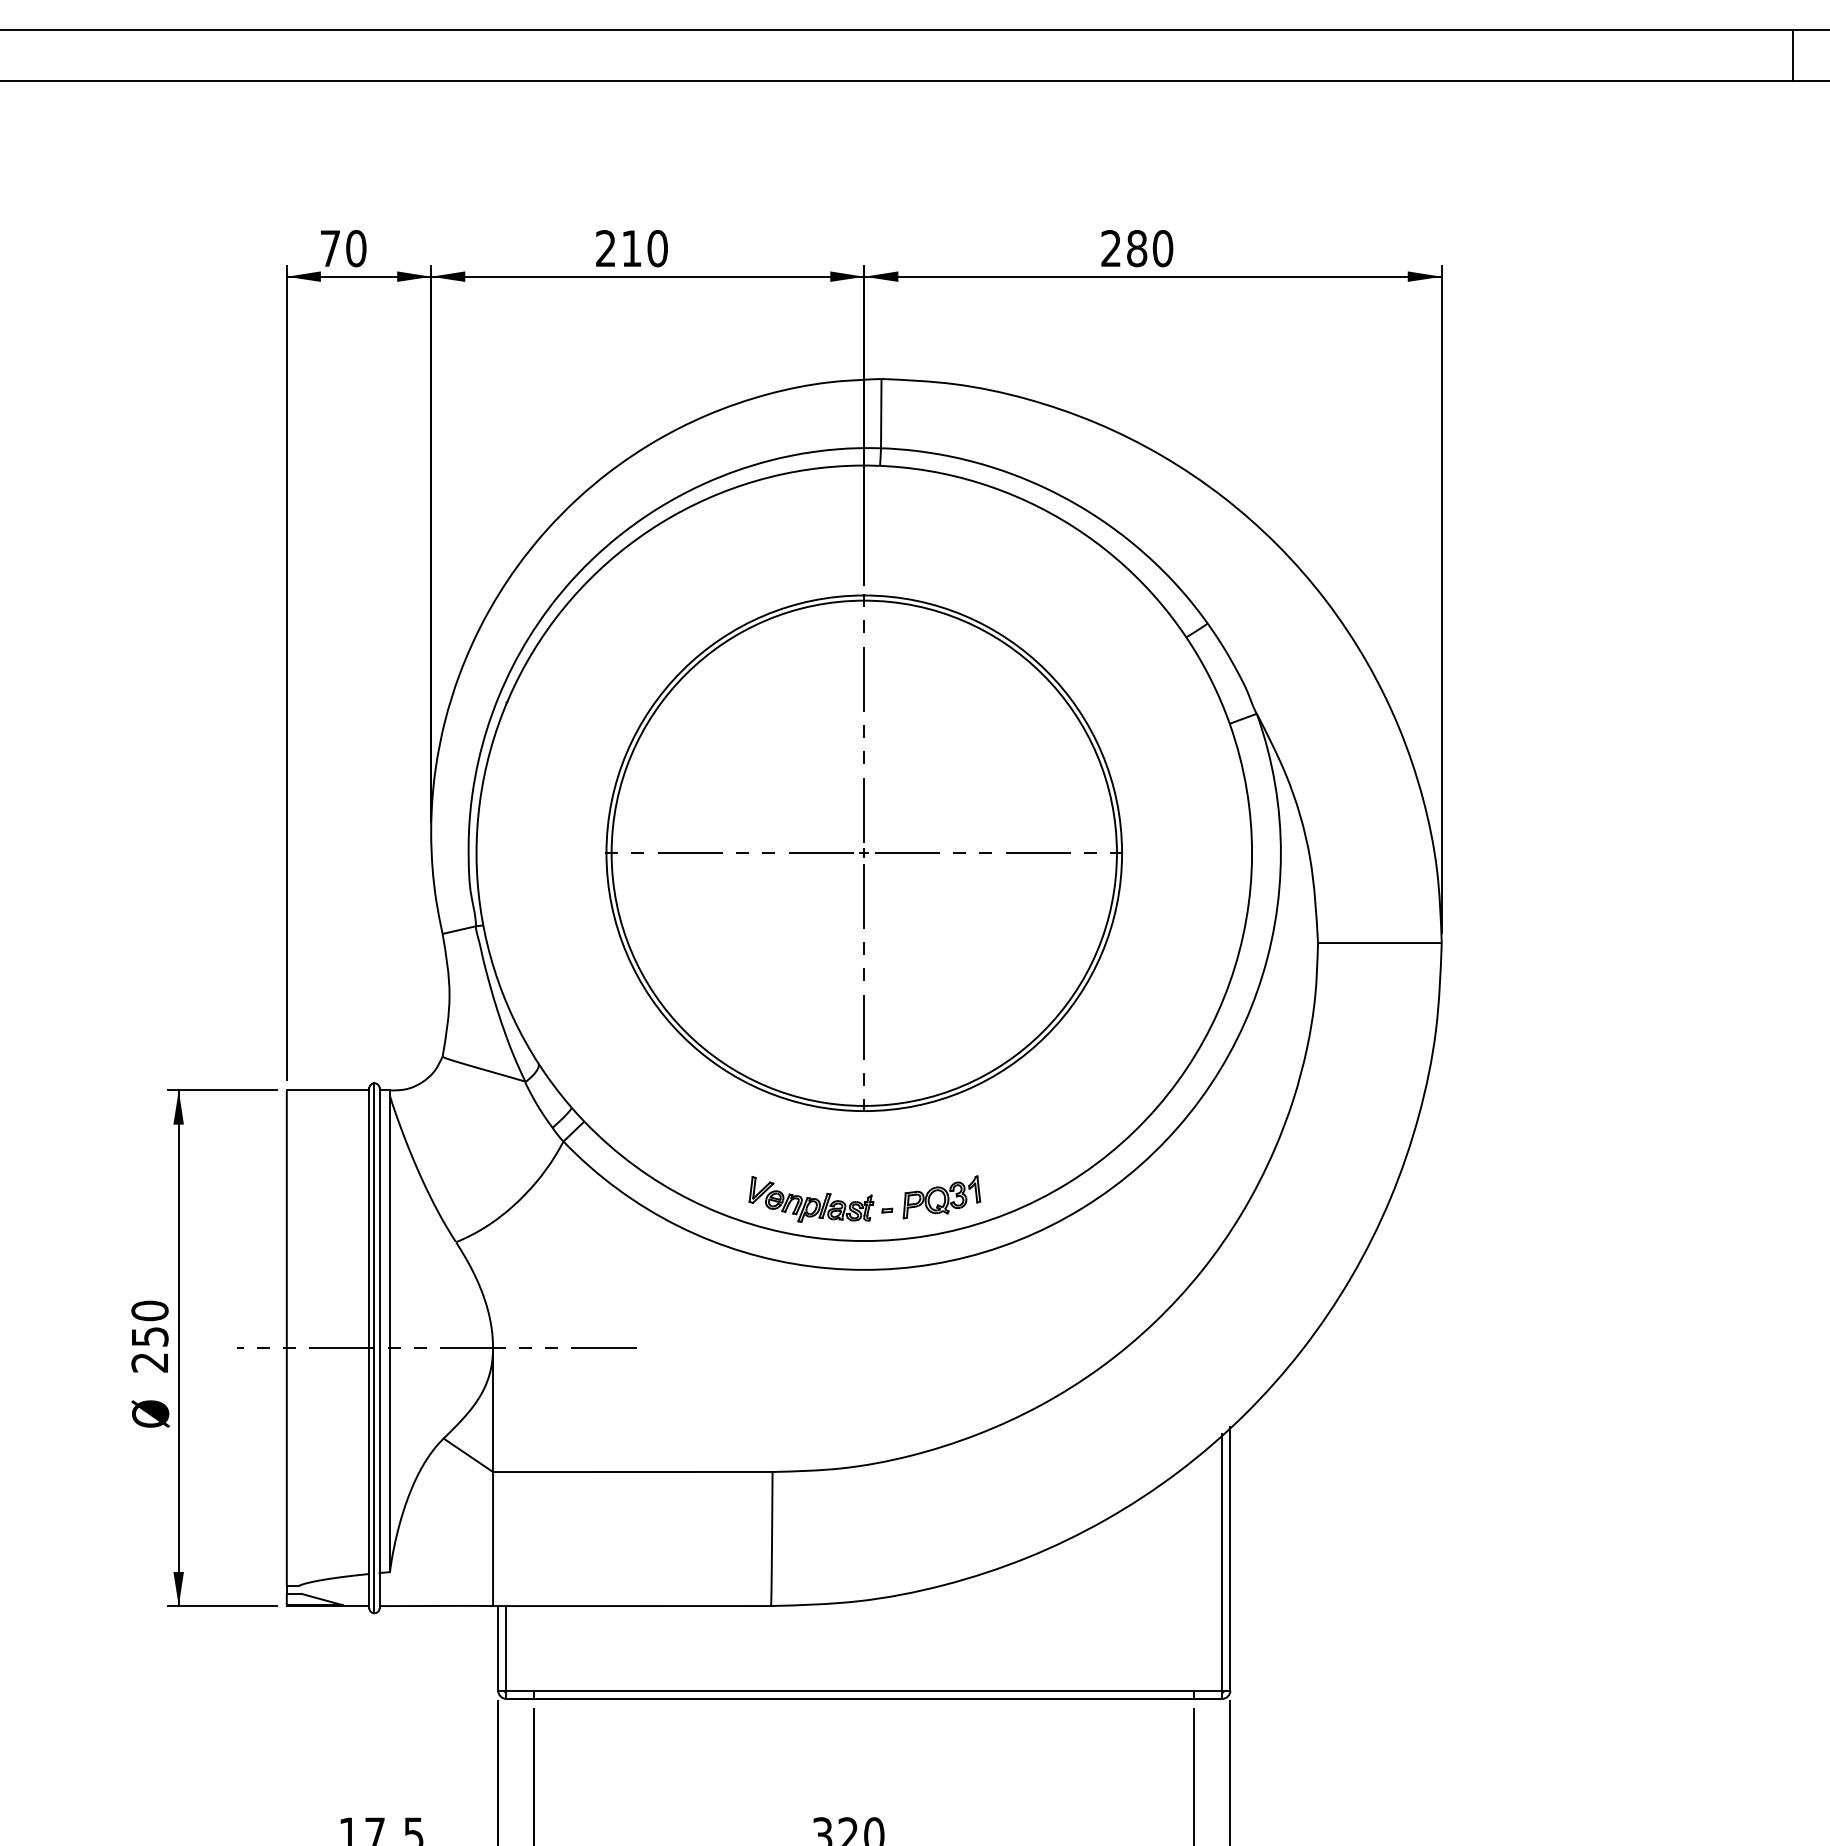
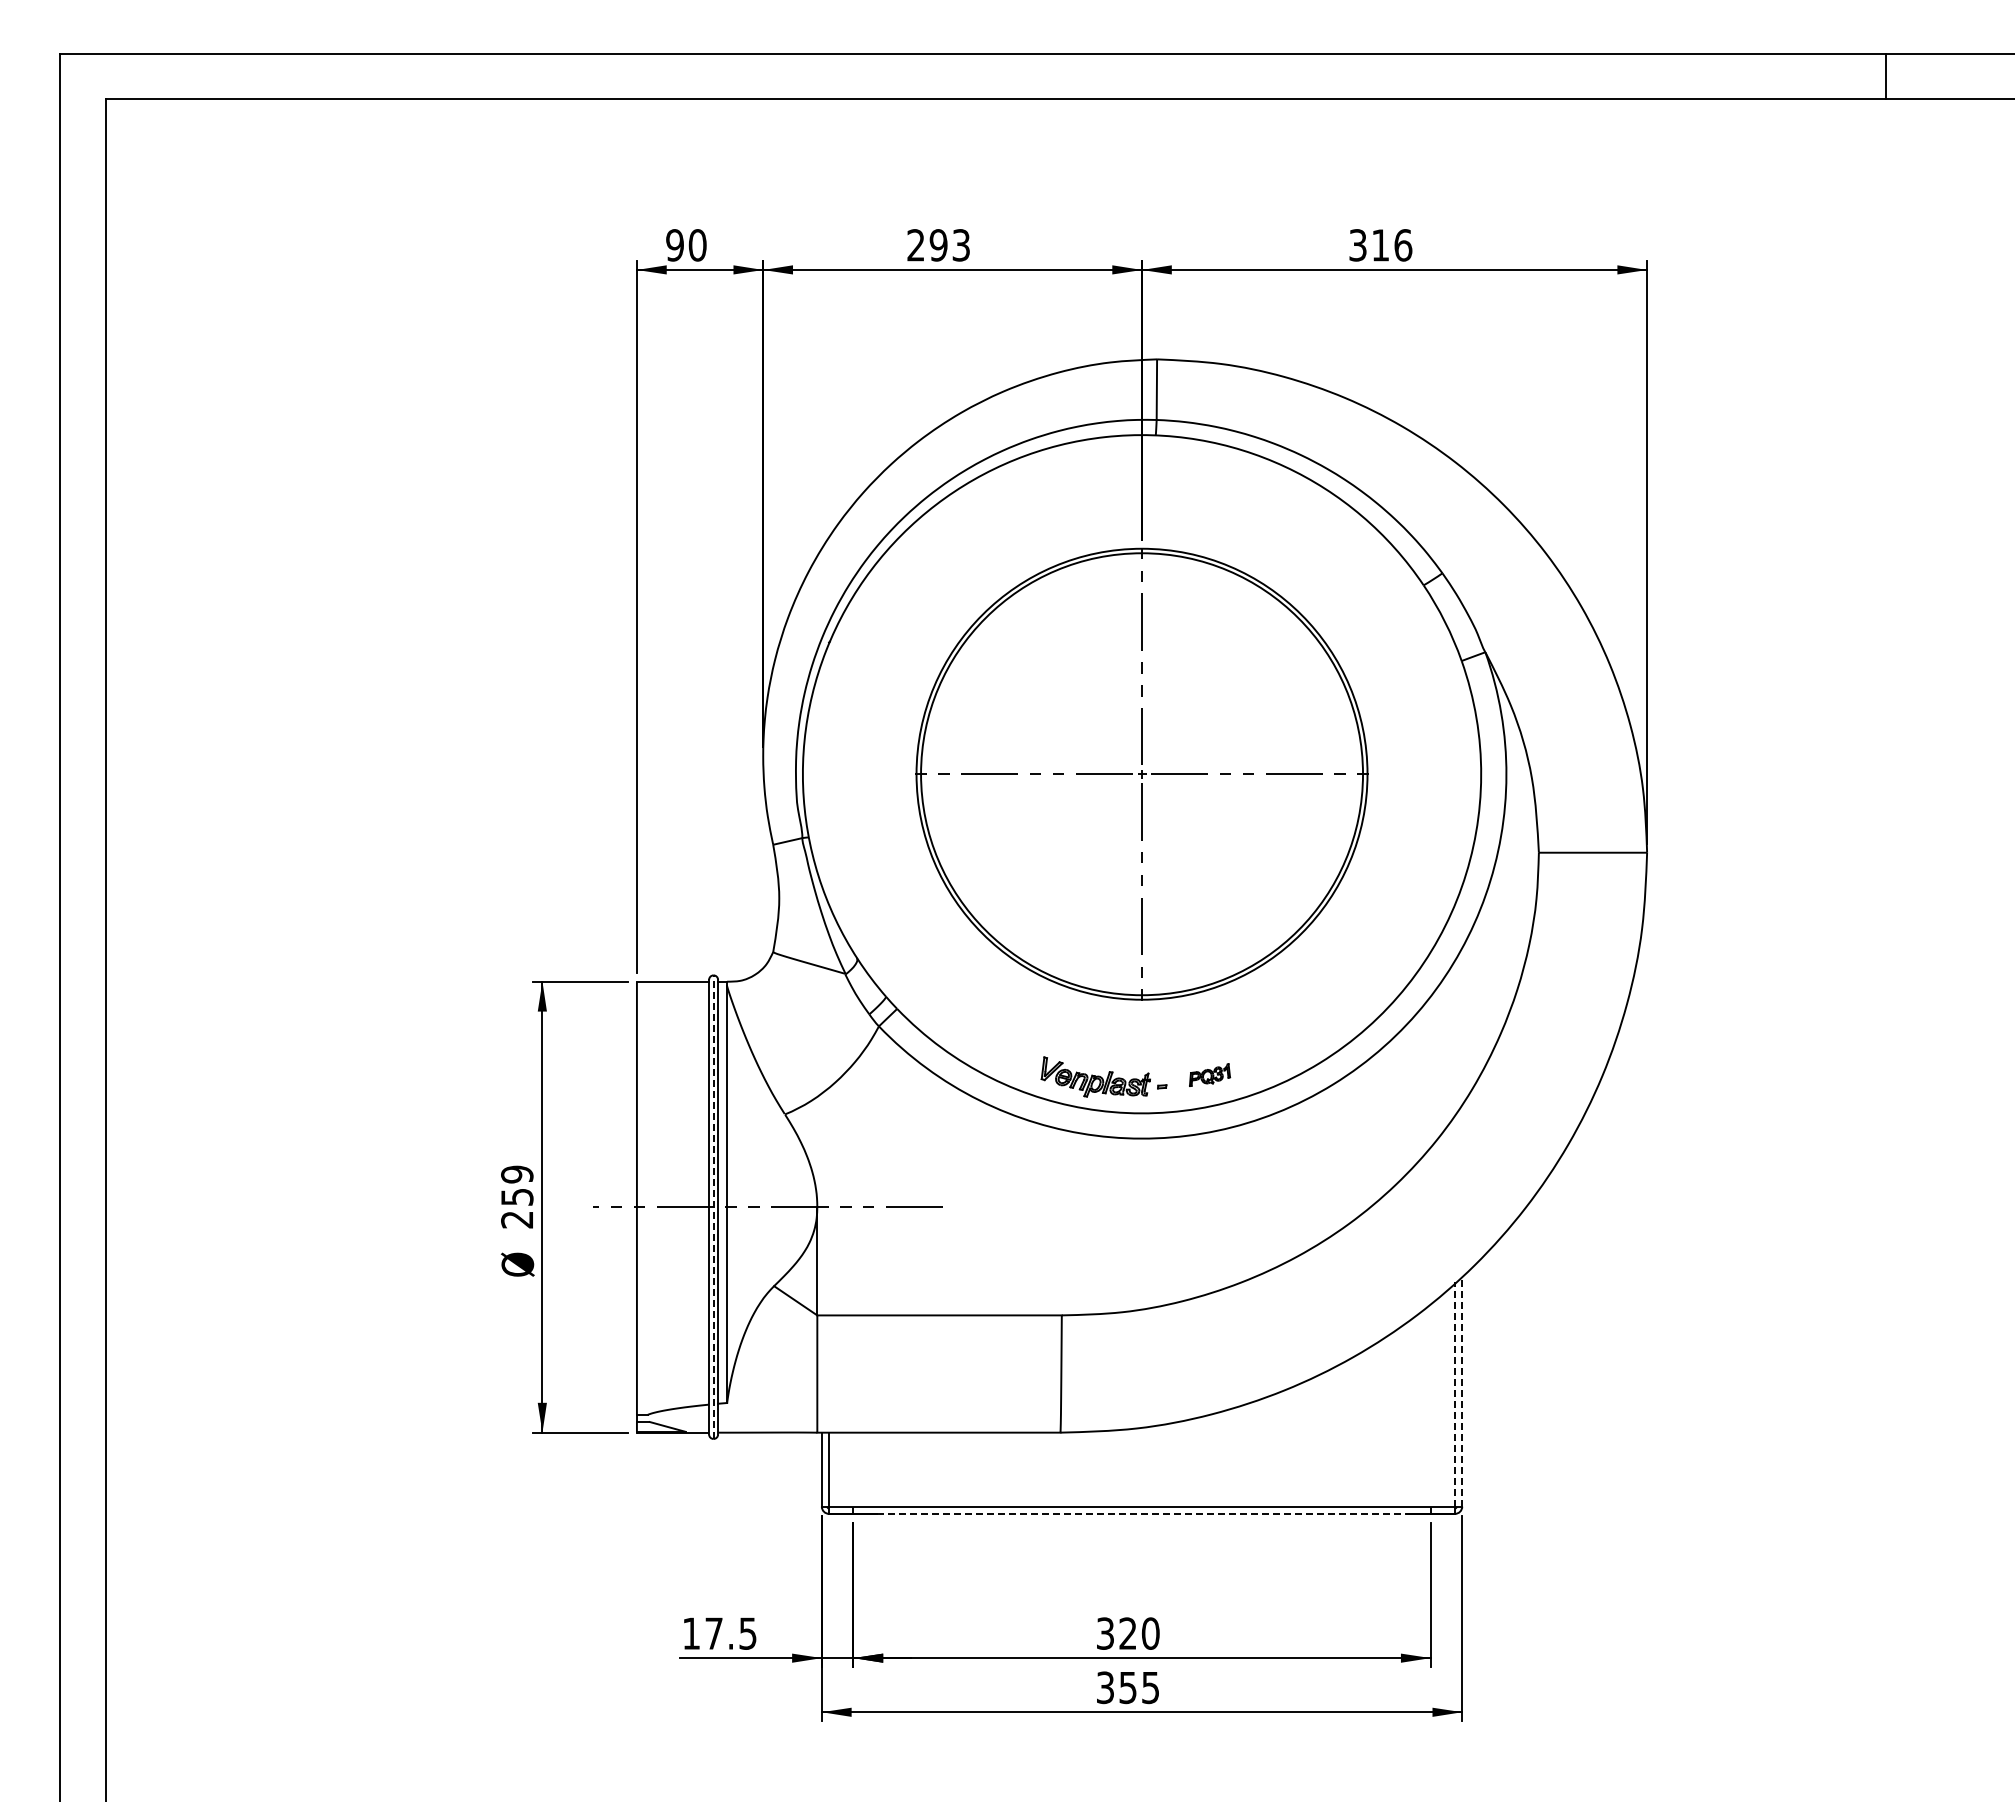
line: (1793, 54) -> (1885, 75), moved
text: (329, 248) -> (674, 245), 70 -> 90
text: (644, 248) -> (949, 245), 210 -> 293
text: (1136, 248) -> (1380, 245), 280 -> 316
part: (941, 1196) -> (1209, 1074), size x0.6
text: (150, 1310) -> (517, 1174), 250 -> 259
line: (374, 1348) -> (713, 1207), solid -> dashed
line: (1230, 1557) -> (1462, 1390), solid -> dashed
line: (1222, 1562) -> (1455, 1394), solid -> dashed
line: (864, 1698) -> (1142, 1513), solid -> dashed

